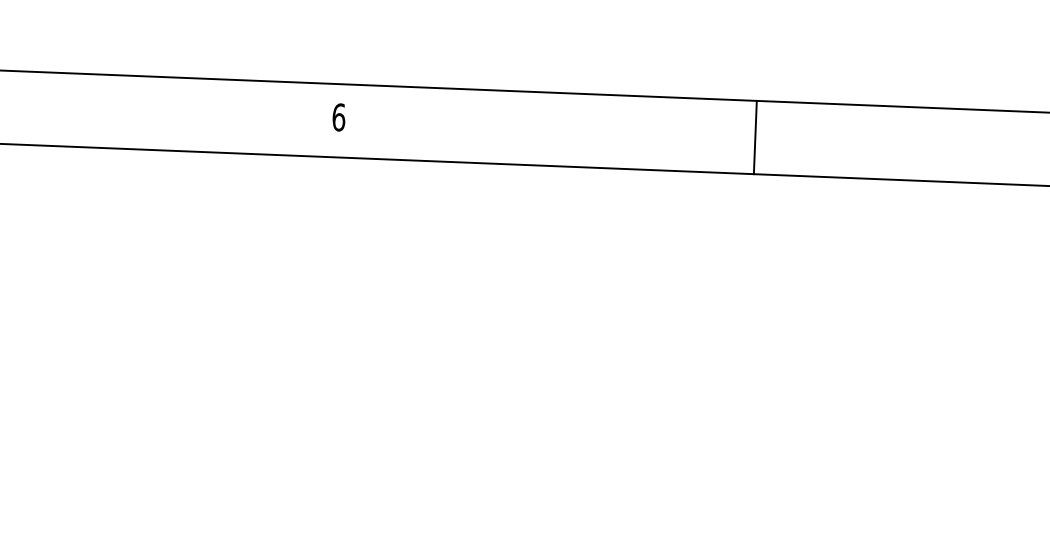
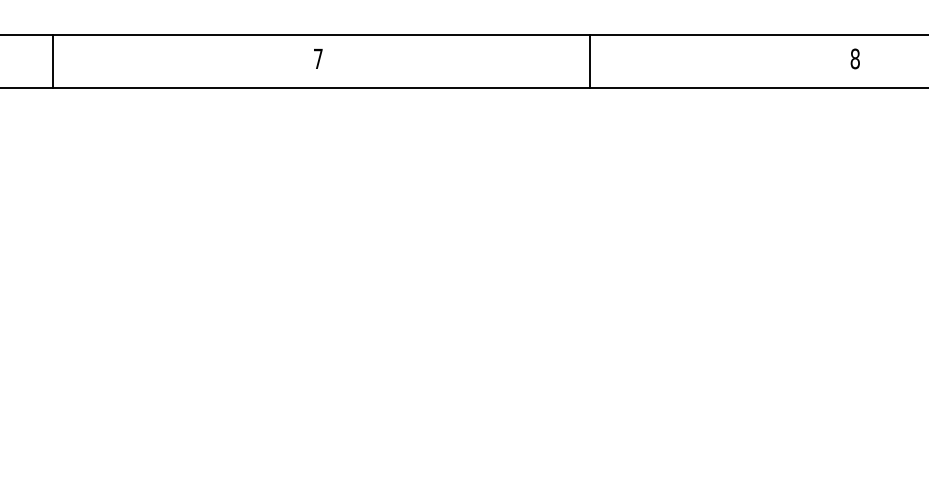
text: (339, 116) -> (318, 58), 6 -> 7
line: (754, 137) -> (589, 61), moved

